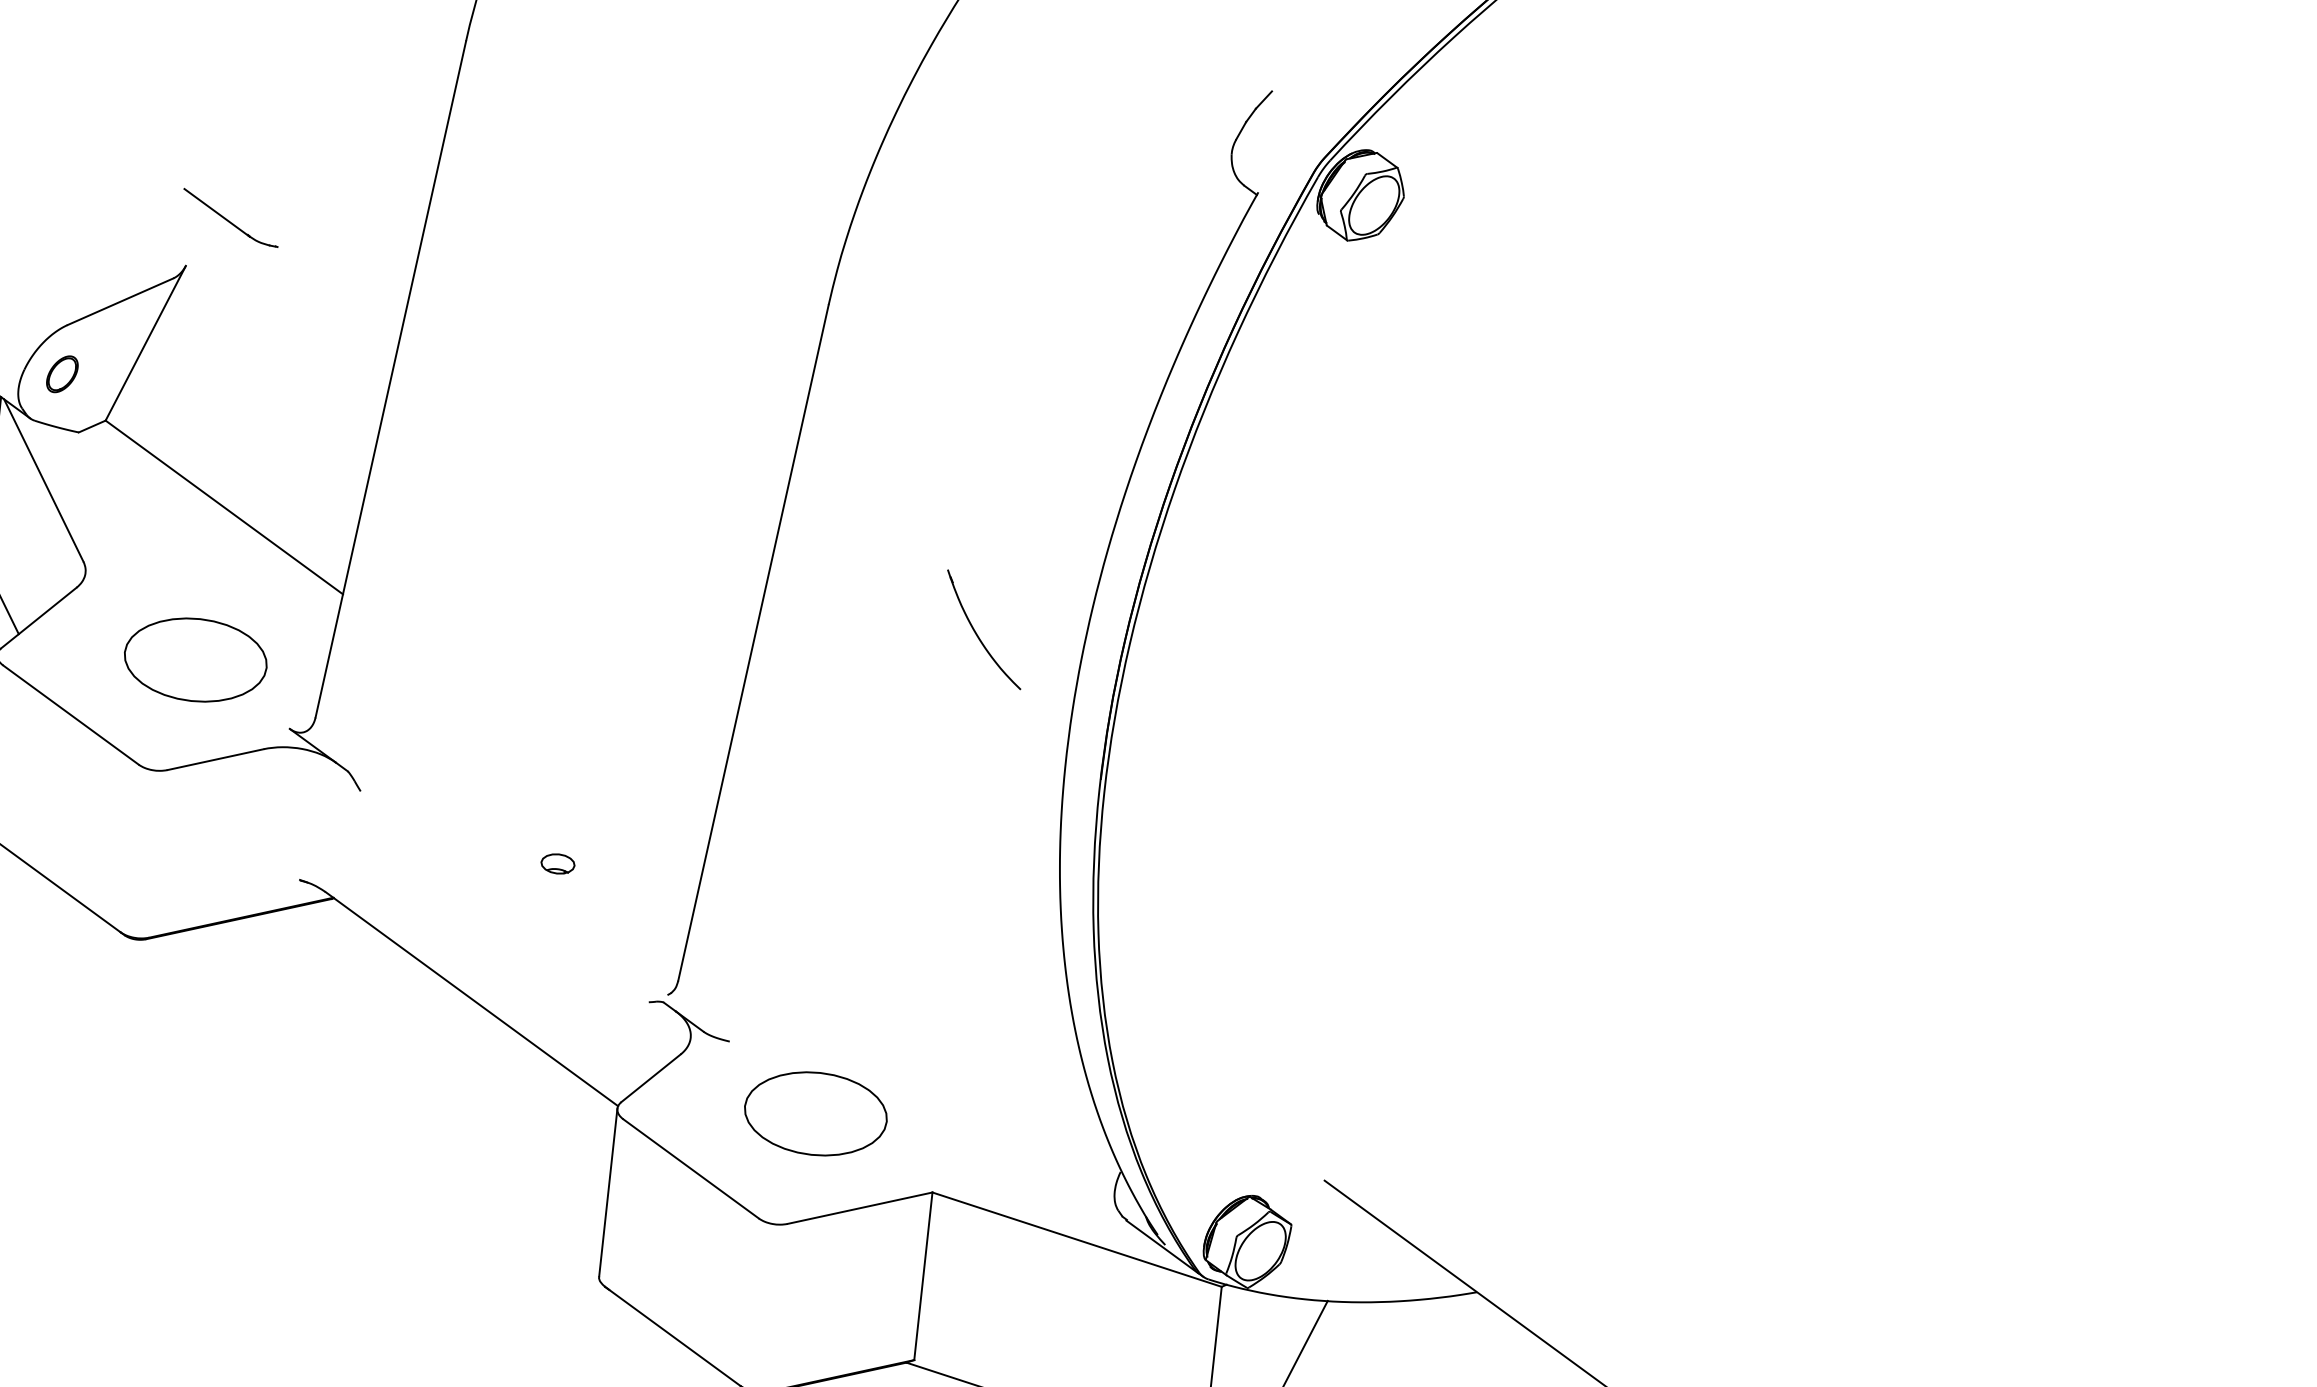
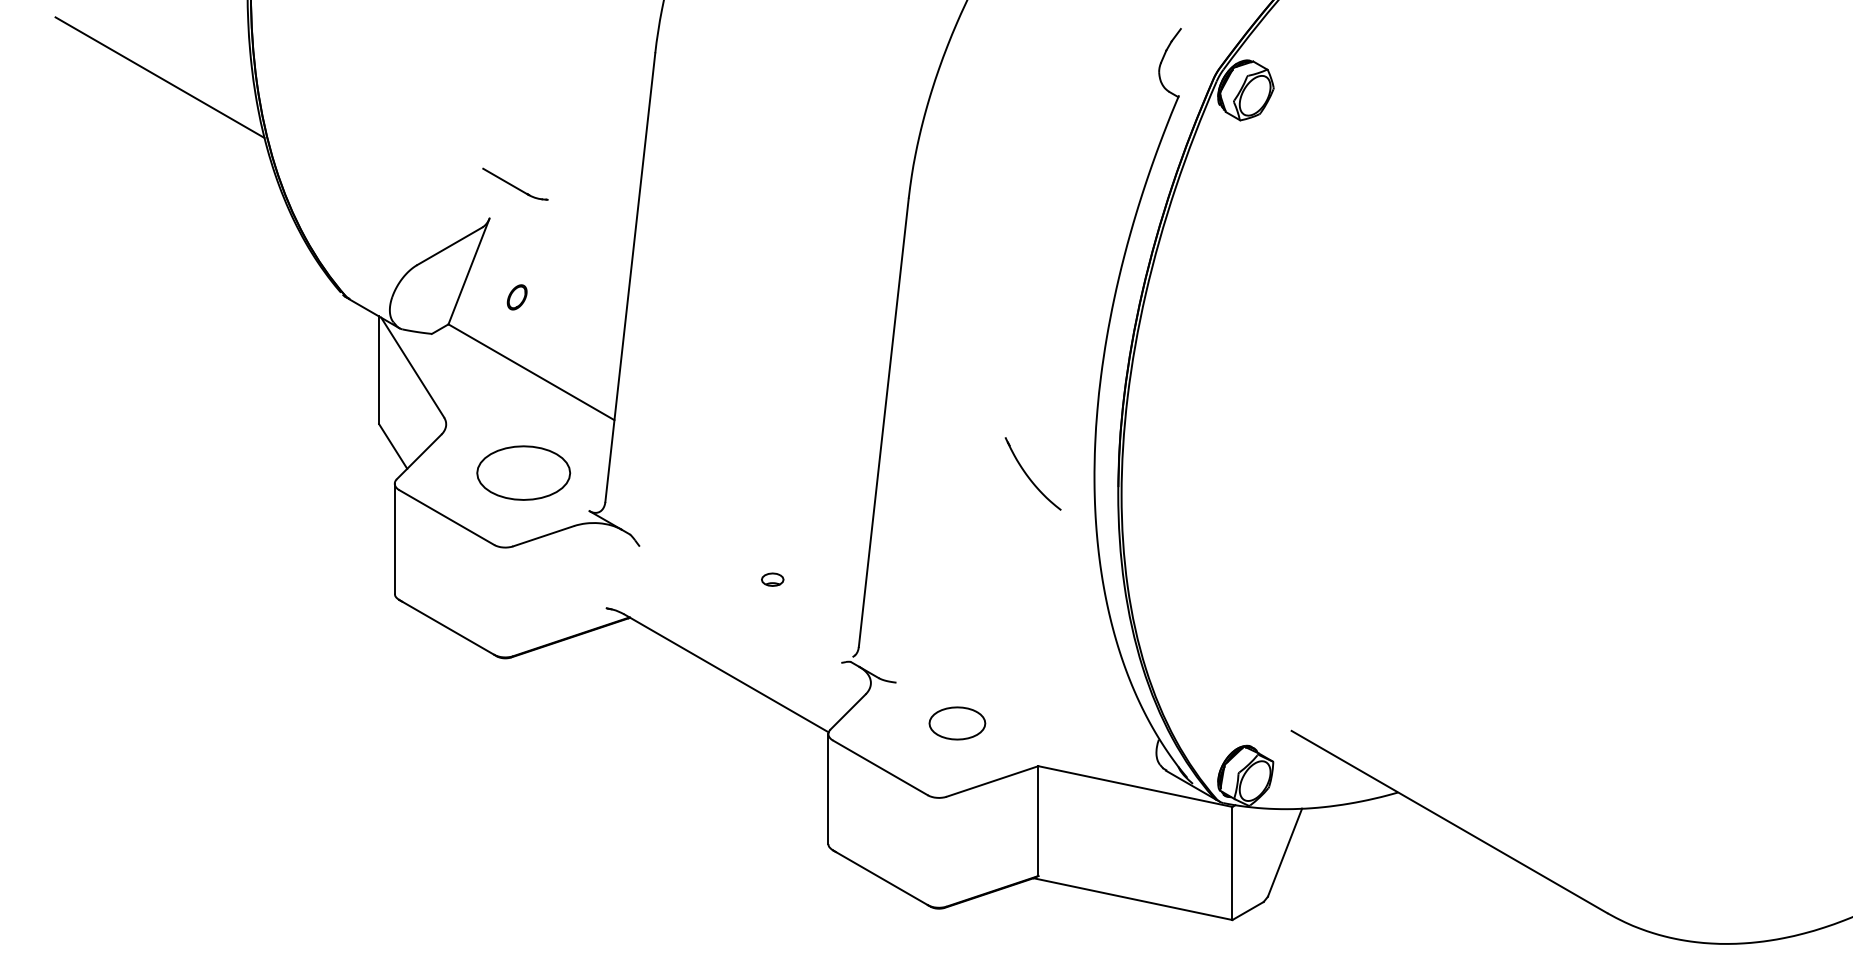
part: (61, 374) -> (516, 297), moved
part: (983, 628) -> (1032, 473), moved
part: (816, 1113) -> (957, 723), size x0.6

